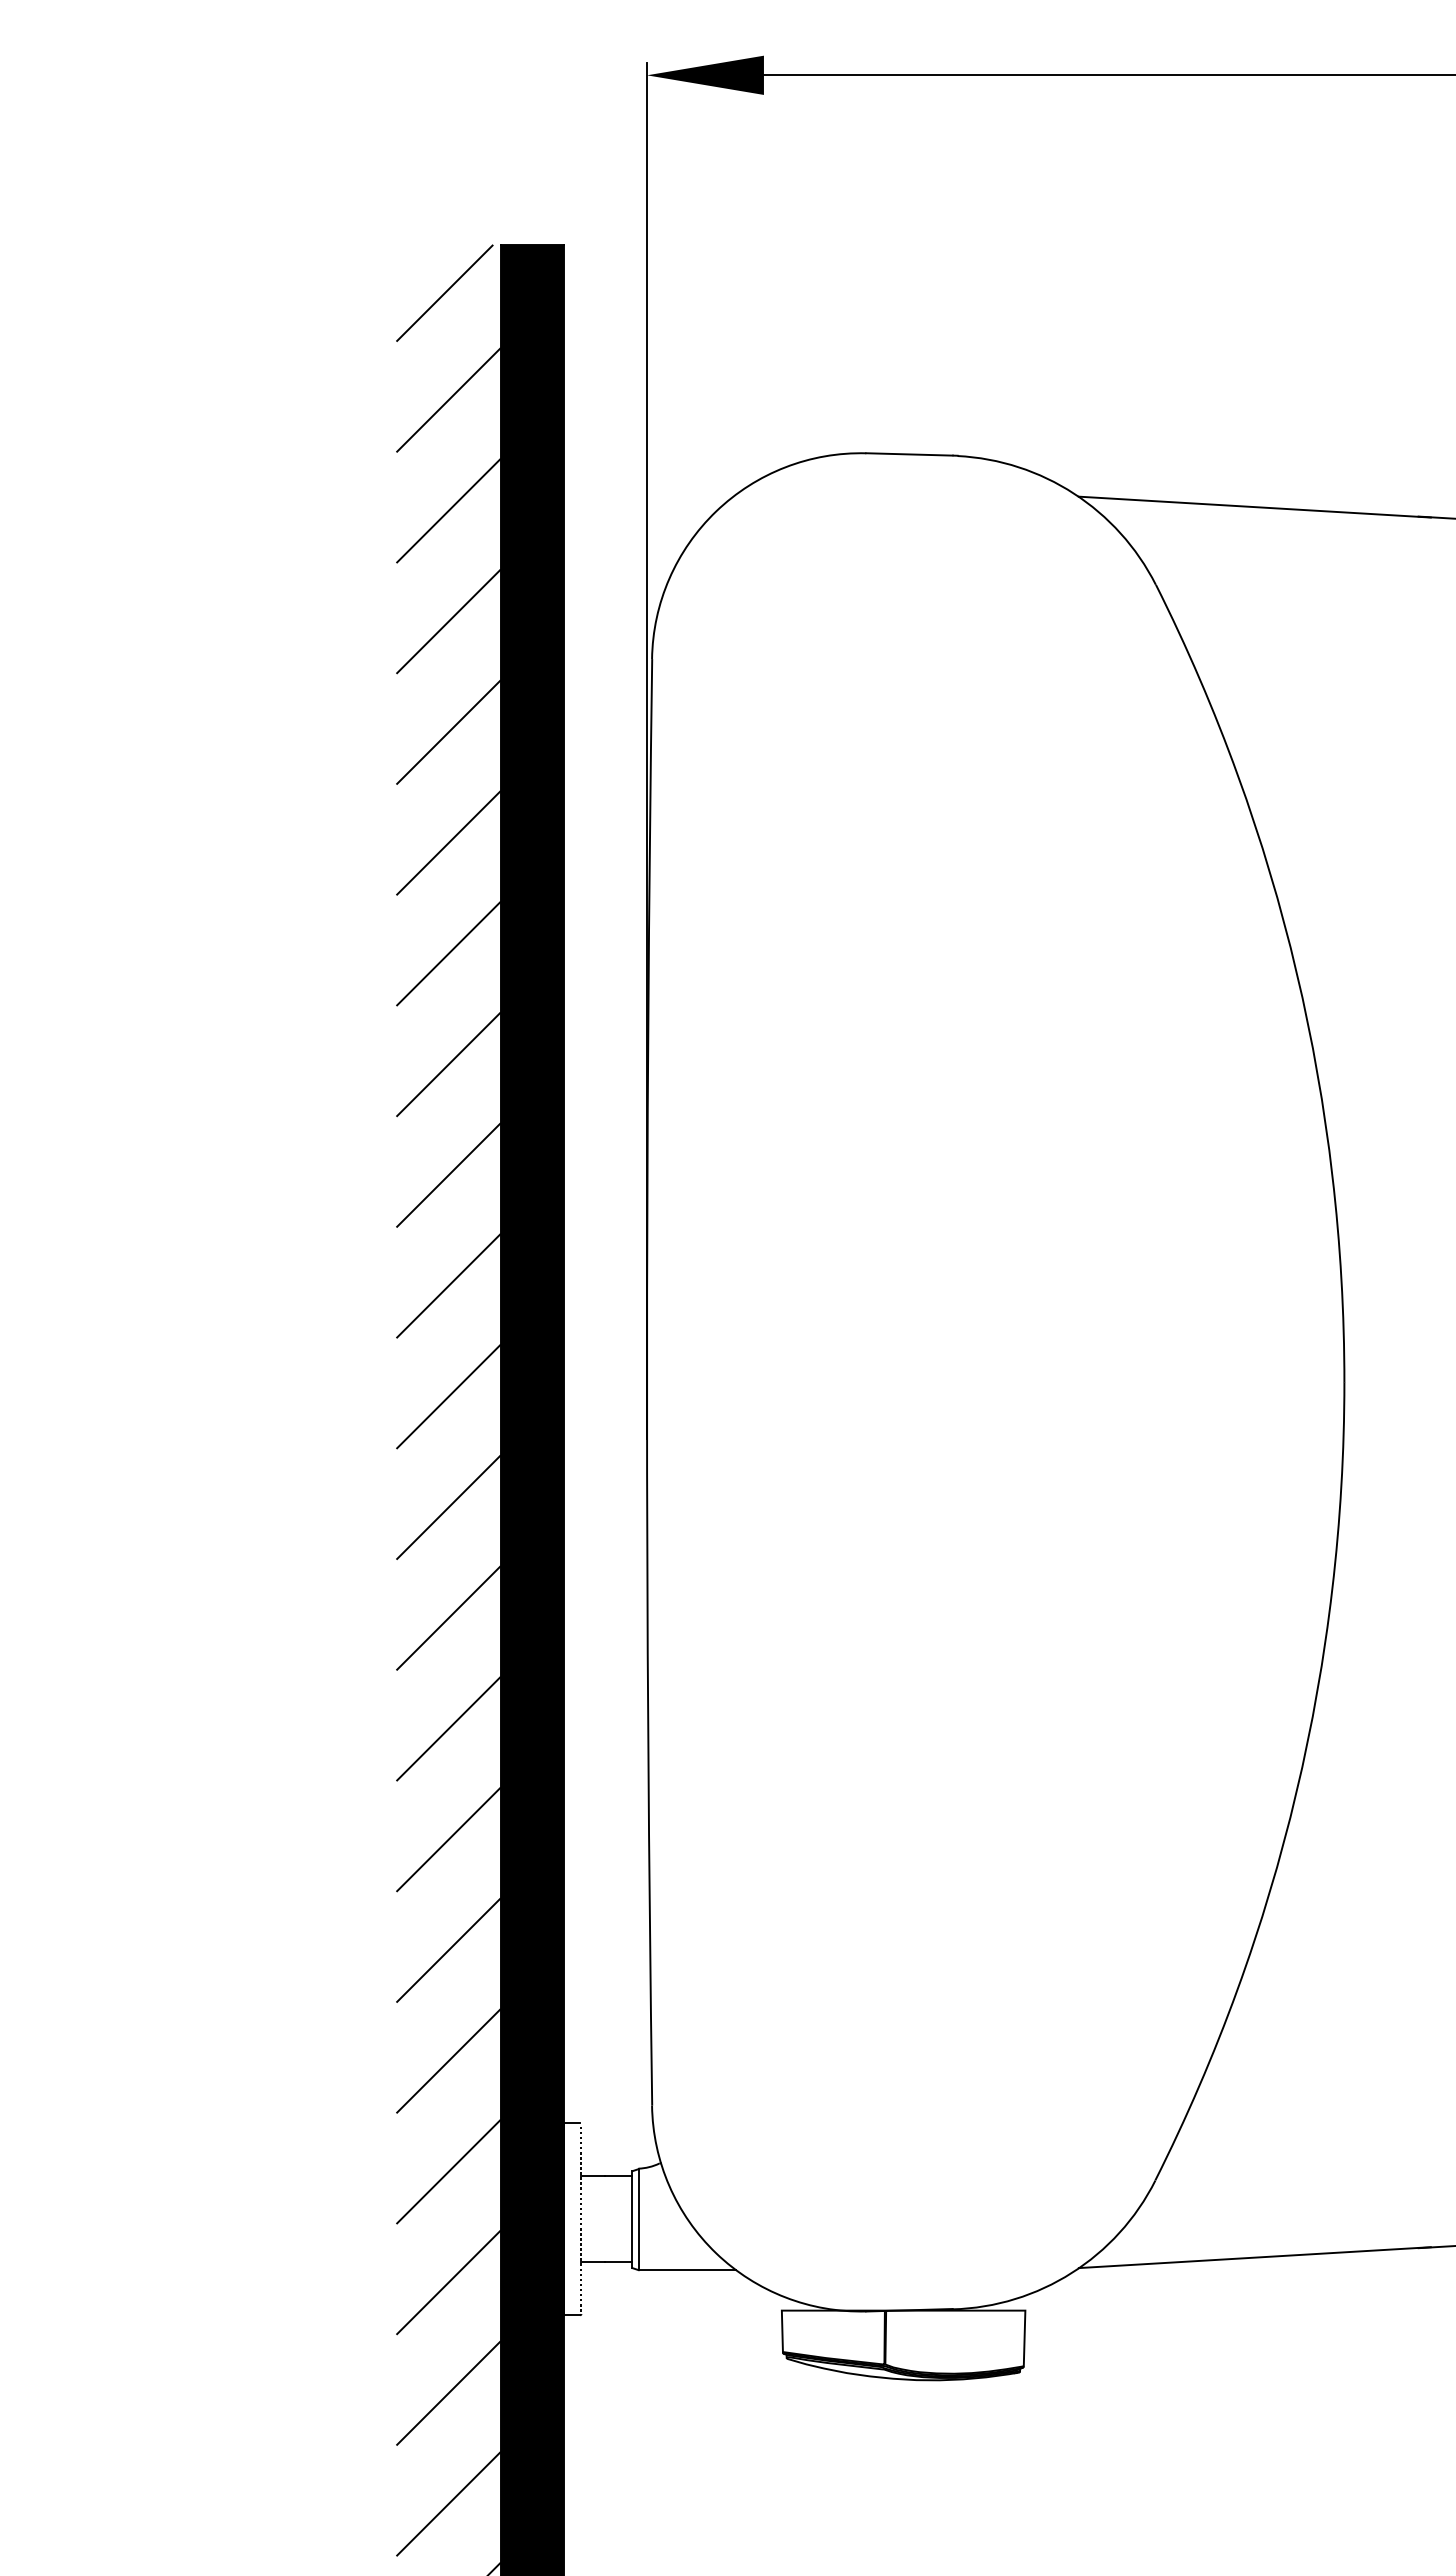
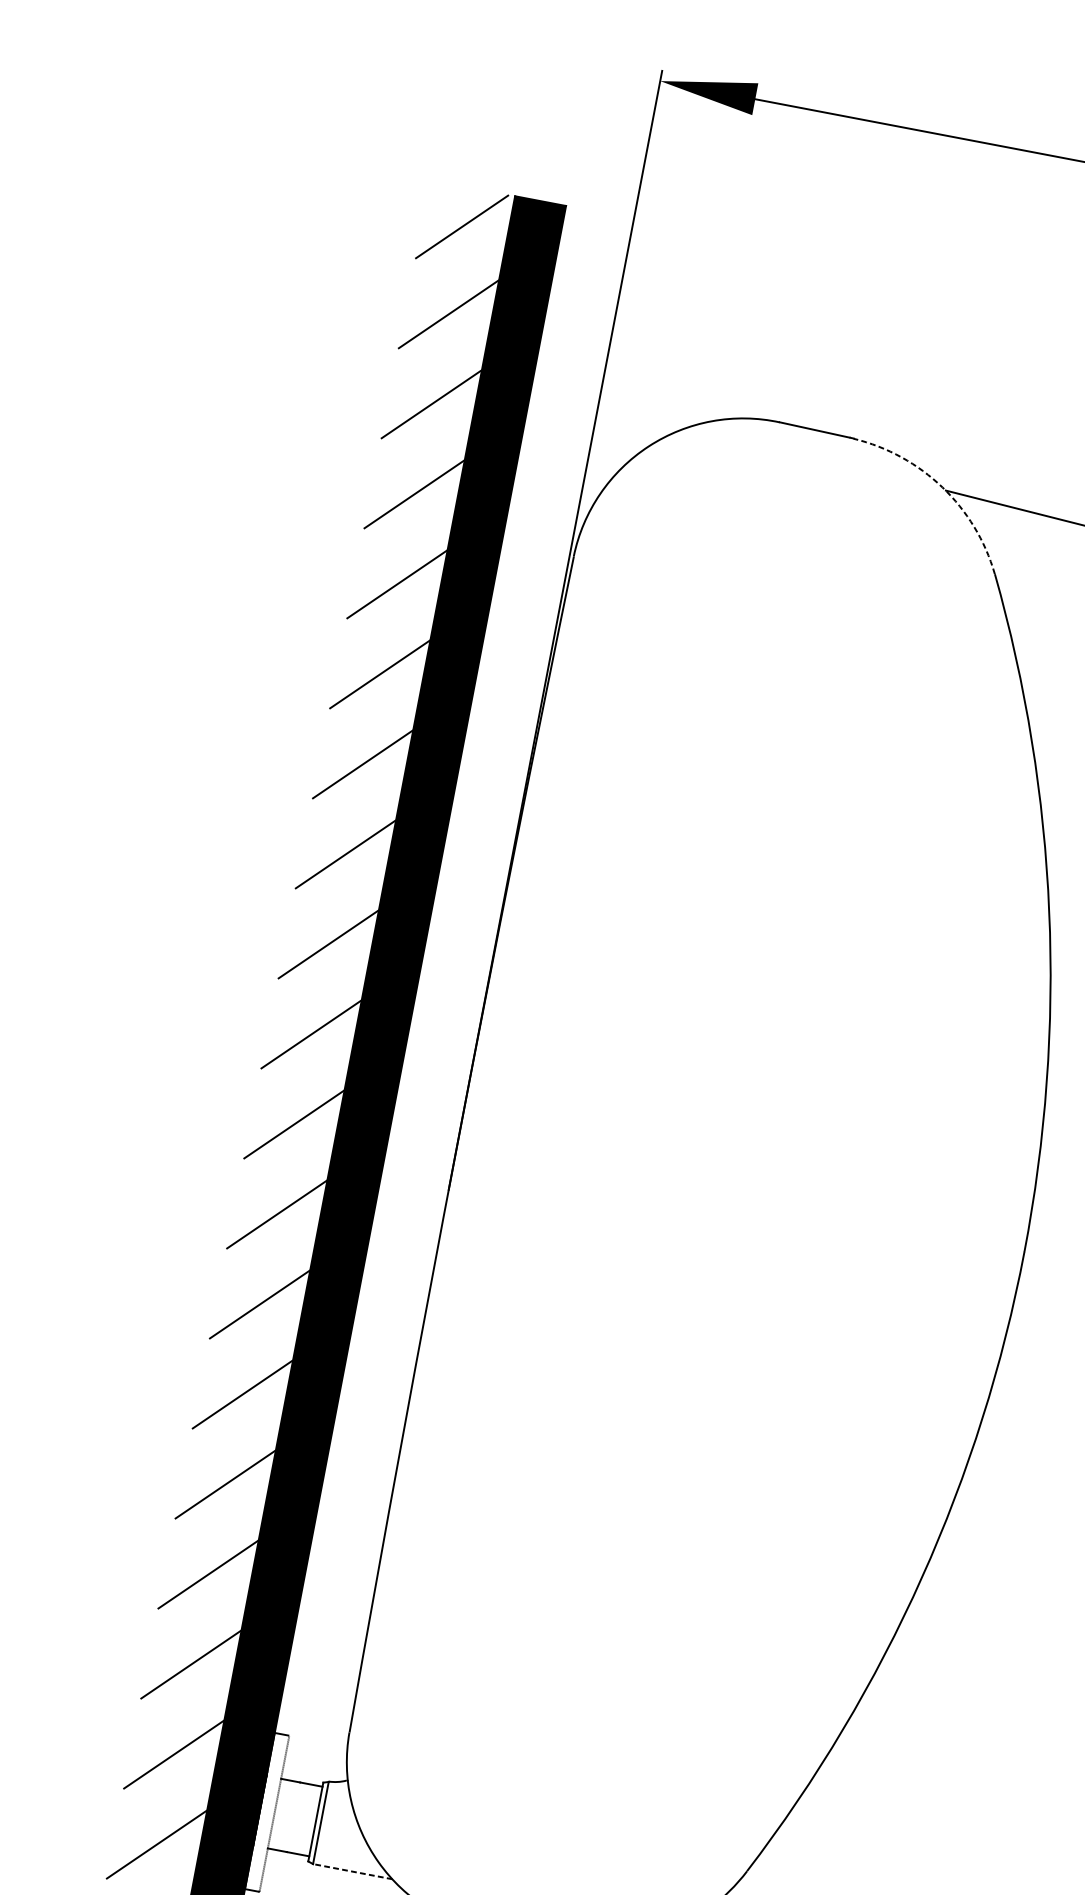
arc: (1074, 493) -> (942, 487), solid -> dashed
line: (687, 2270) -> (352, 1871), solid -> dashed

